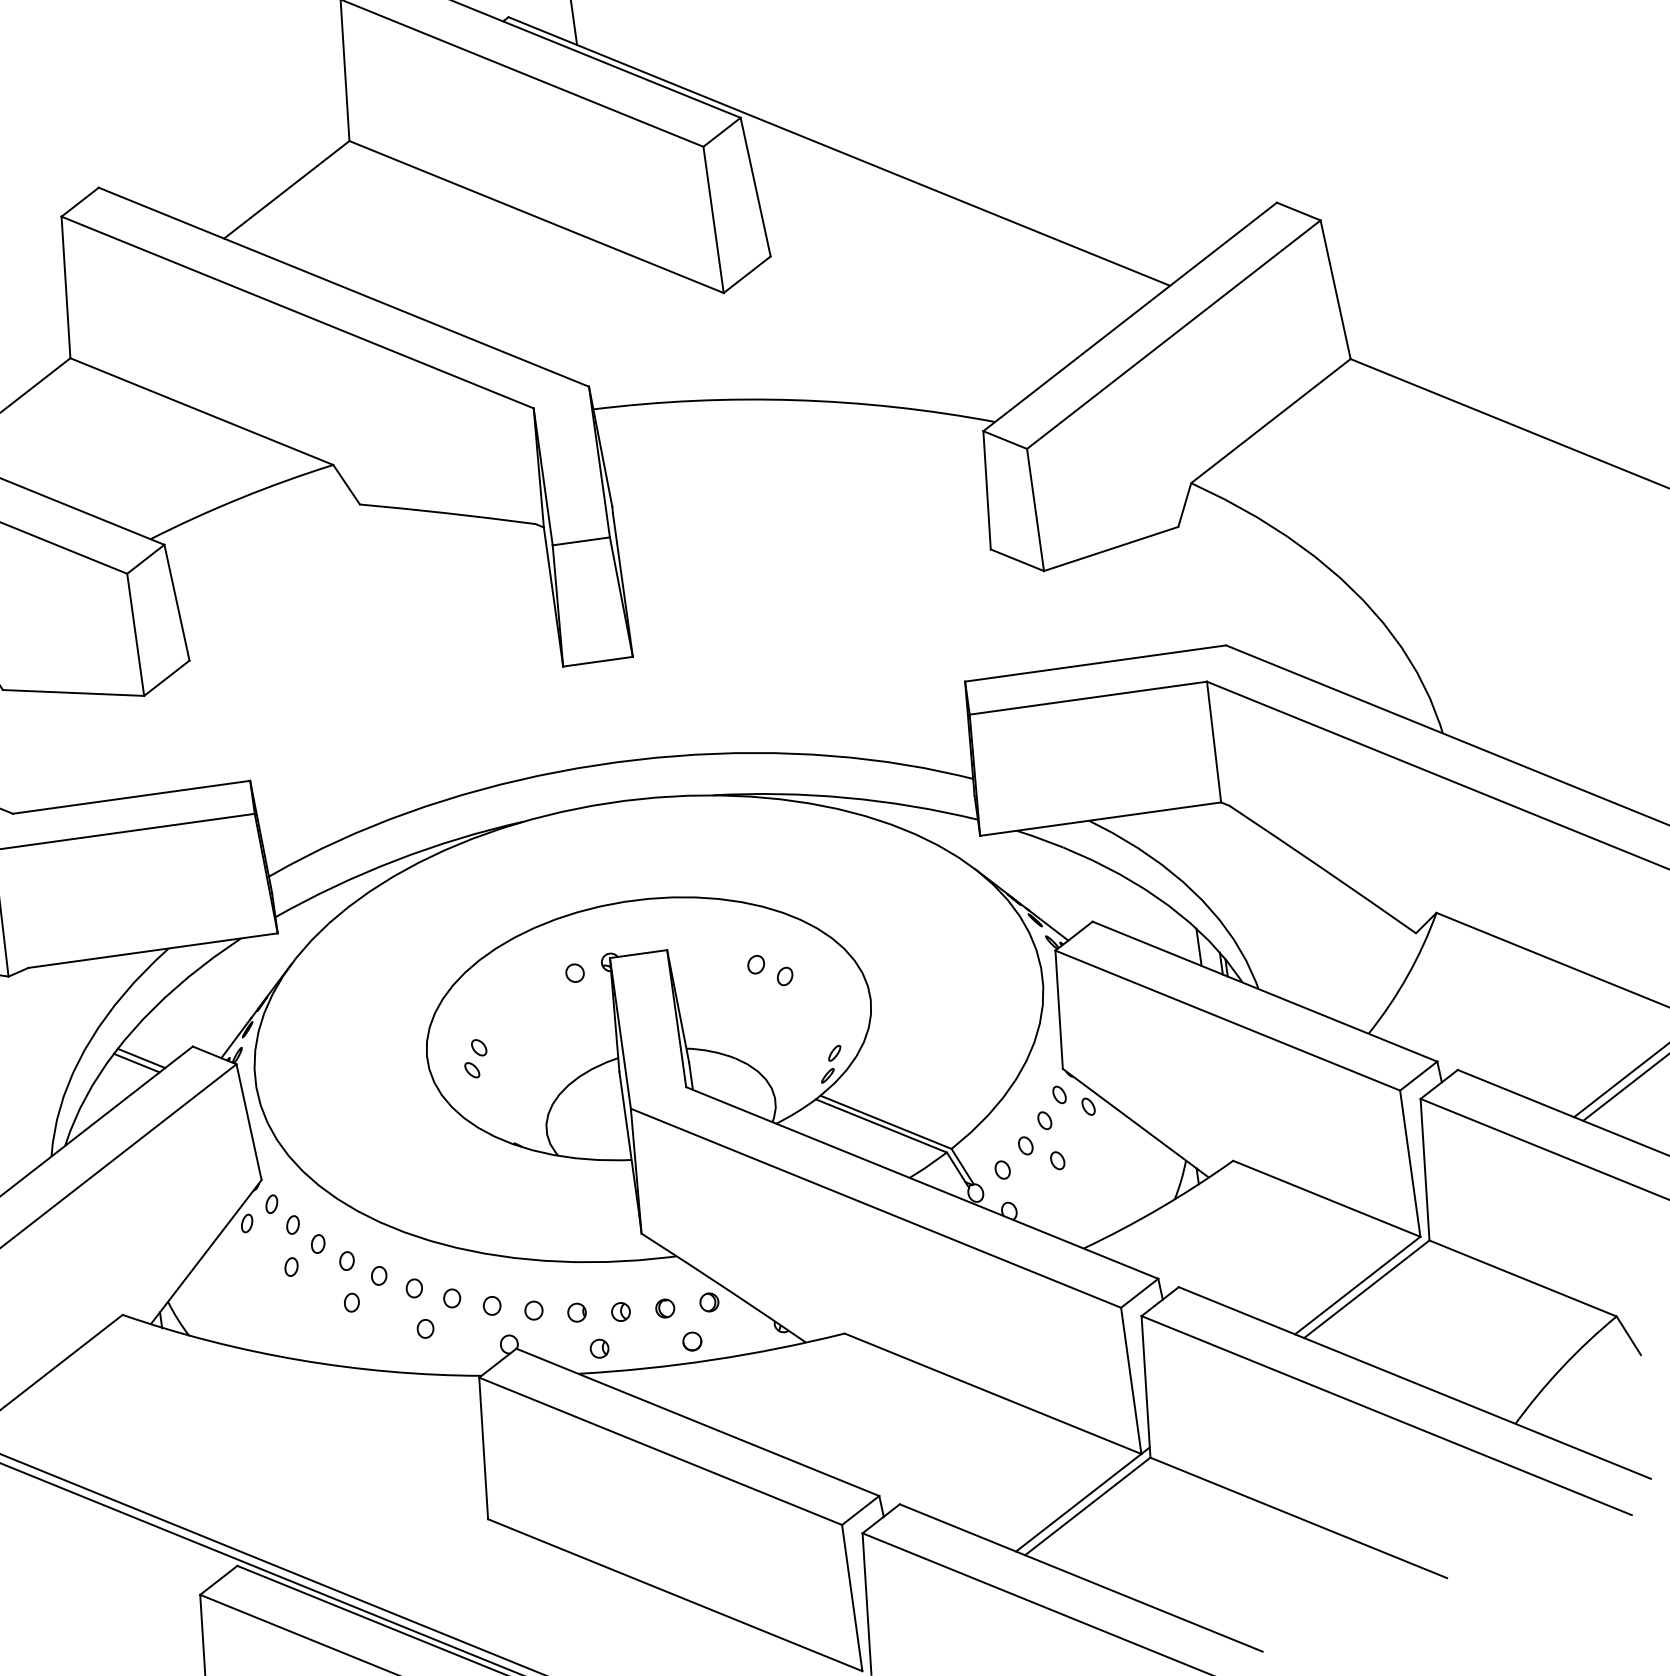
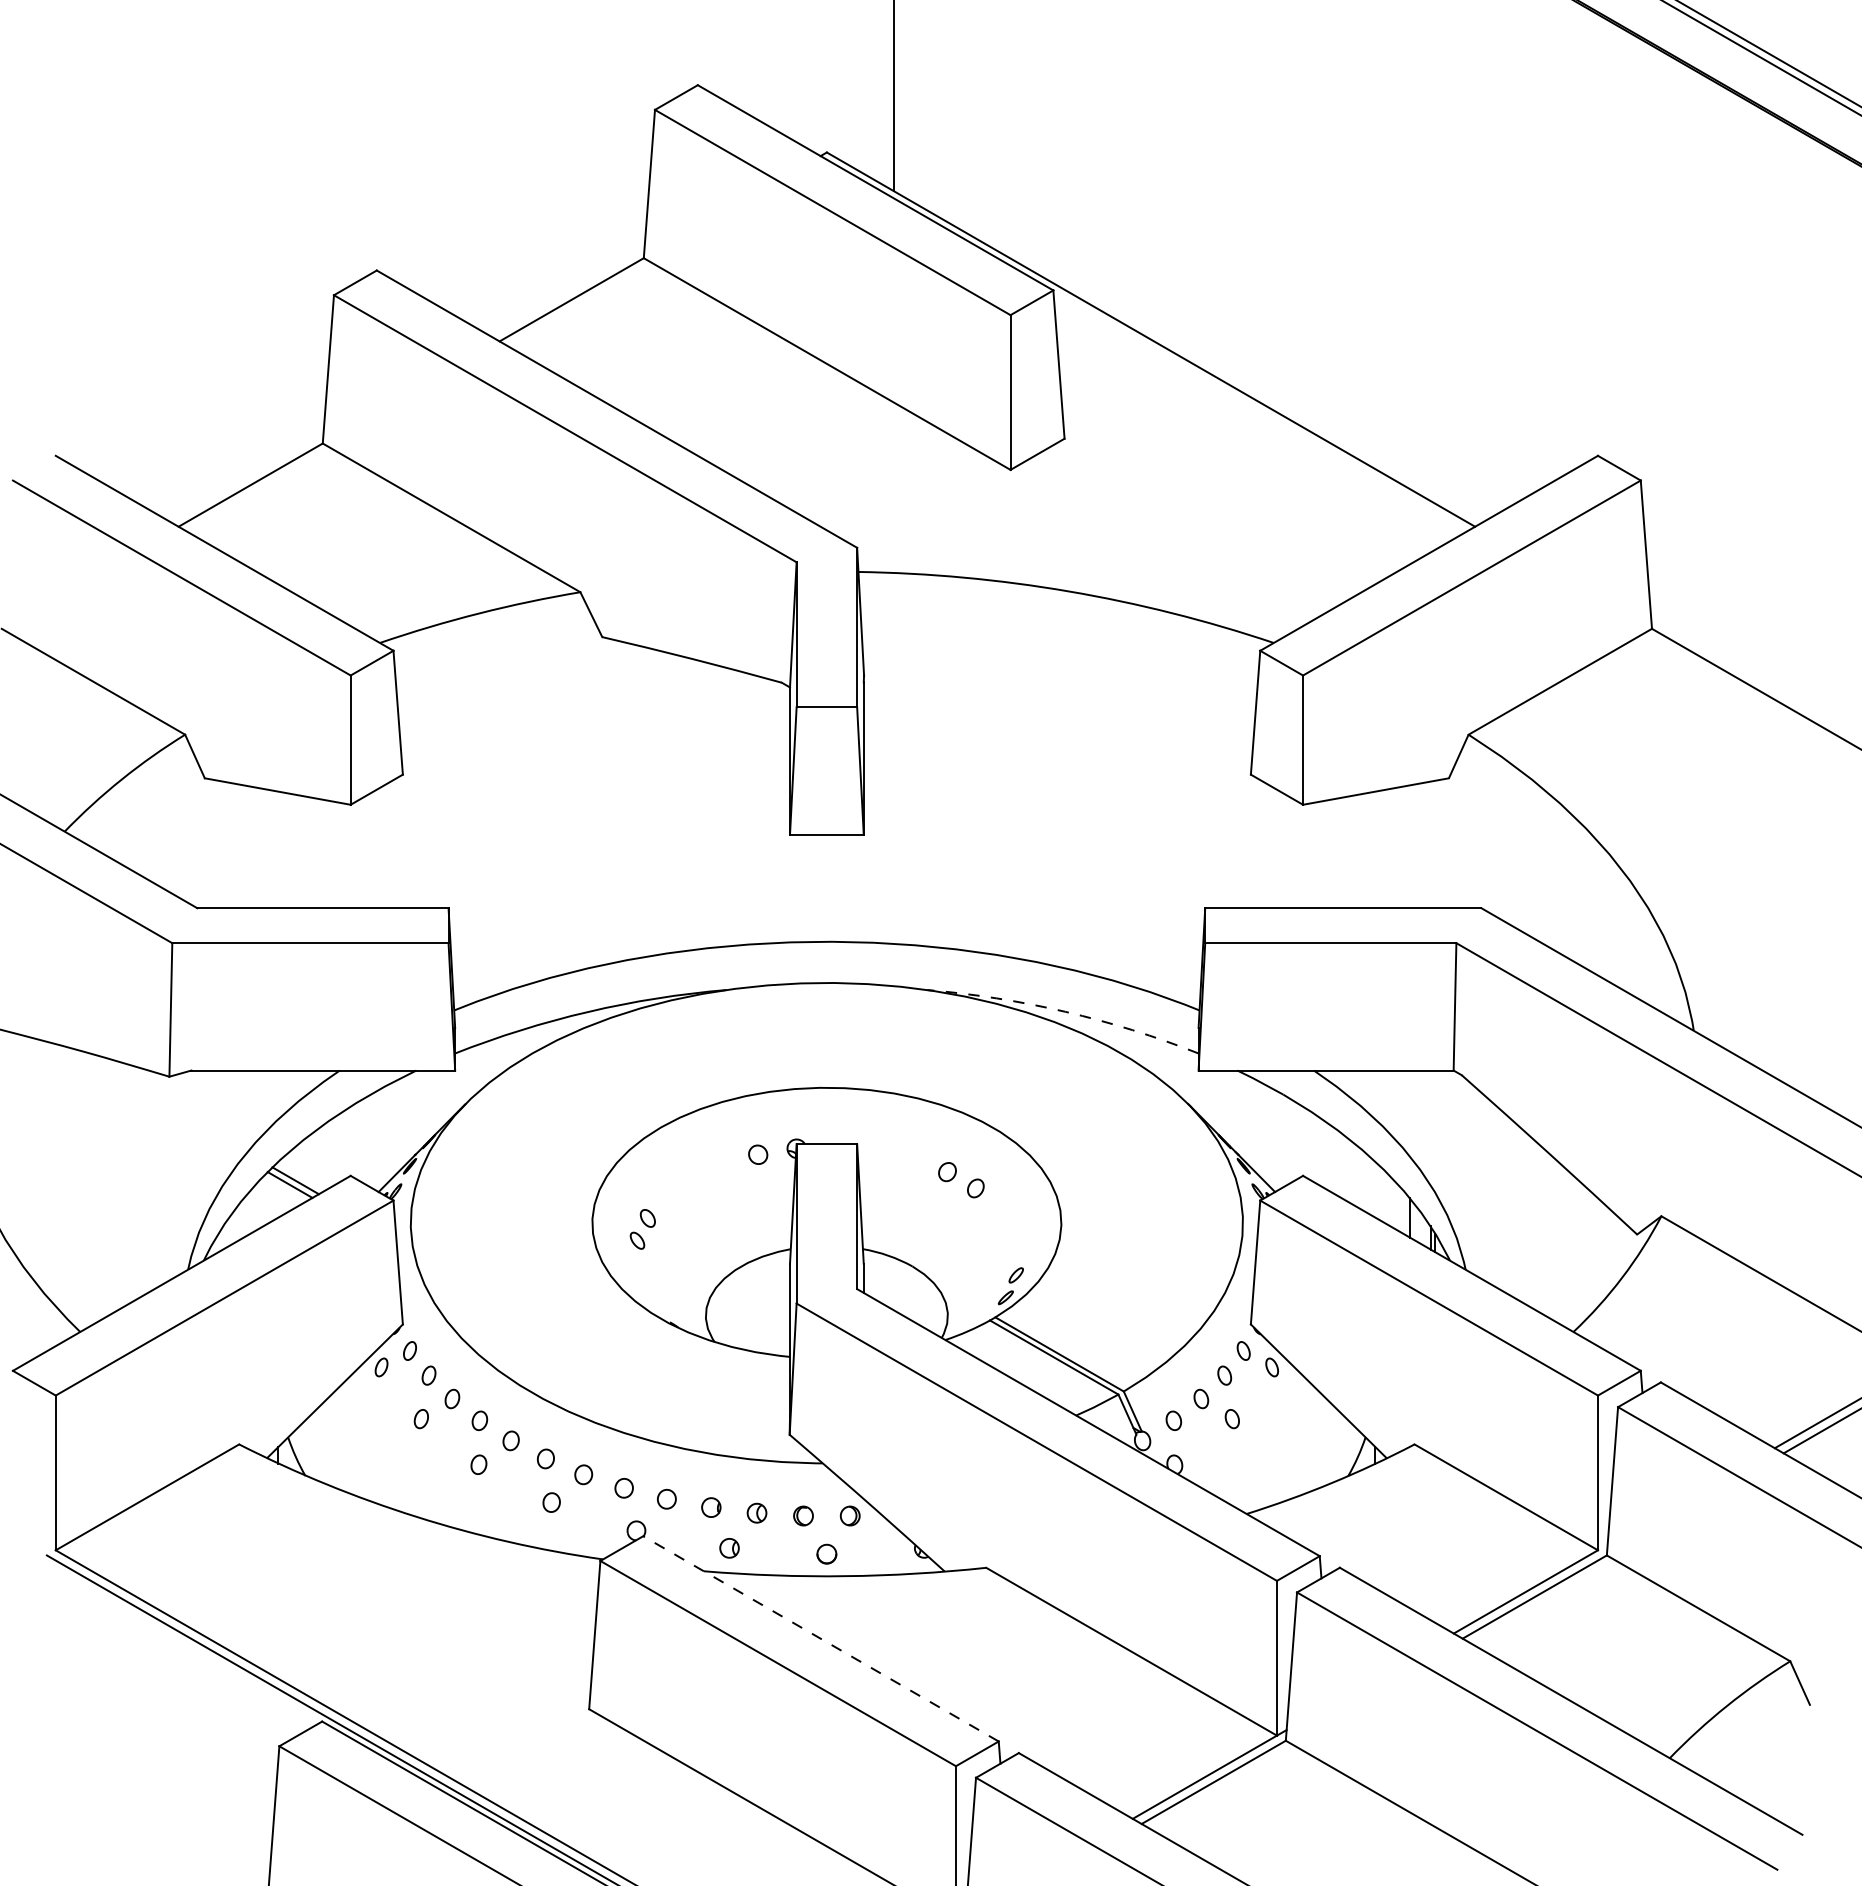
arc: (846, 797) -> (1065, 1011), solid -> dashed
line: (697, 1422) -> (820, 1638), solid -> dashed

